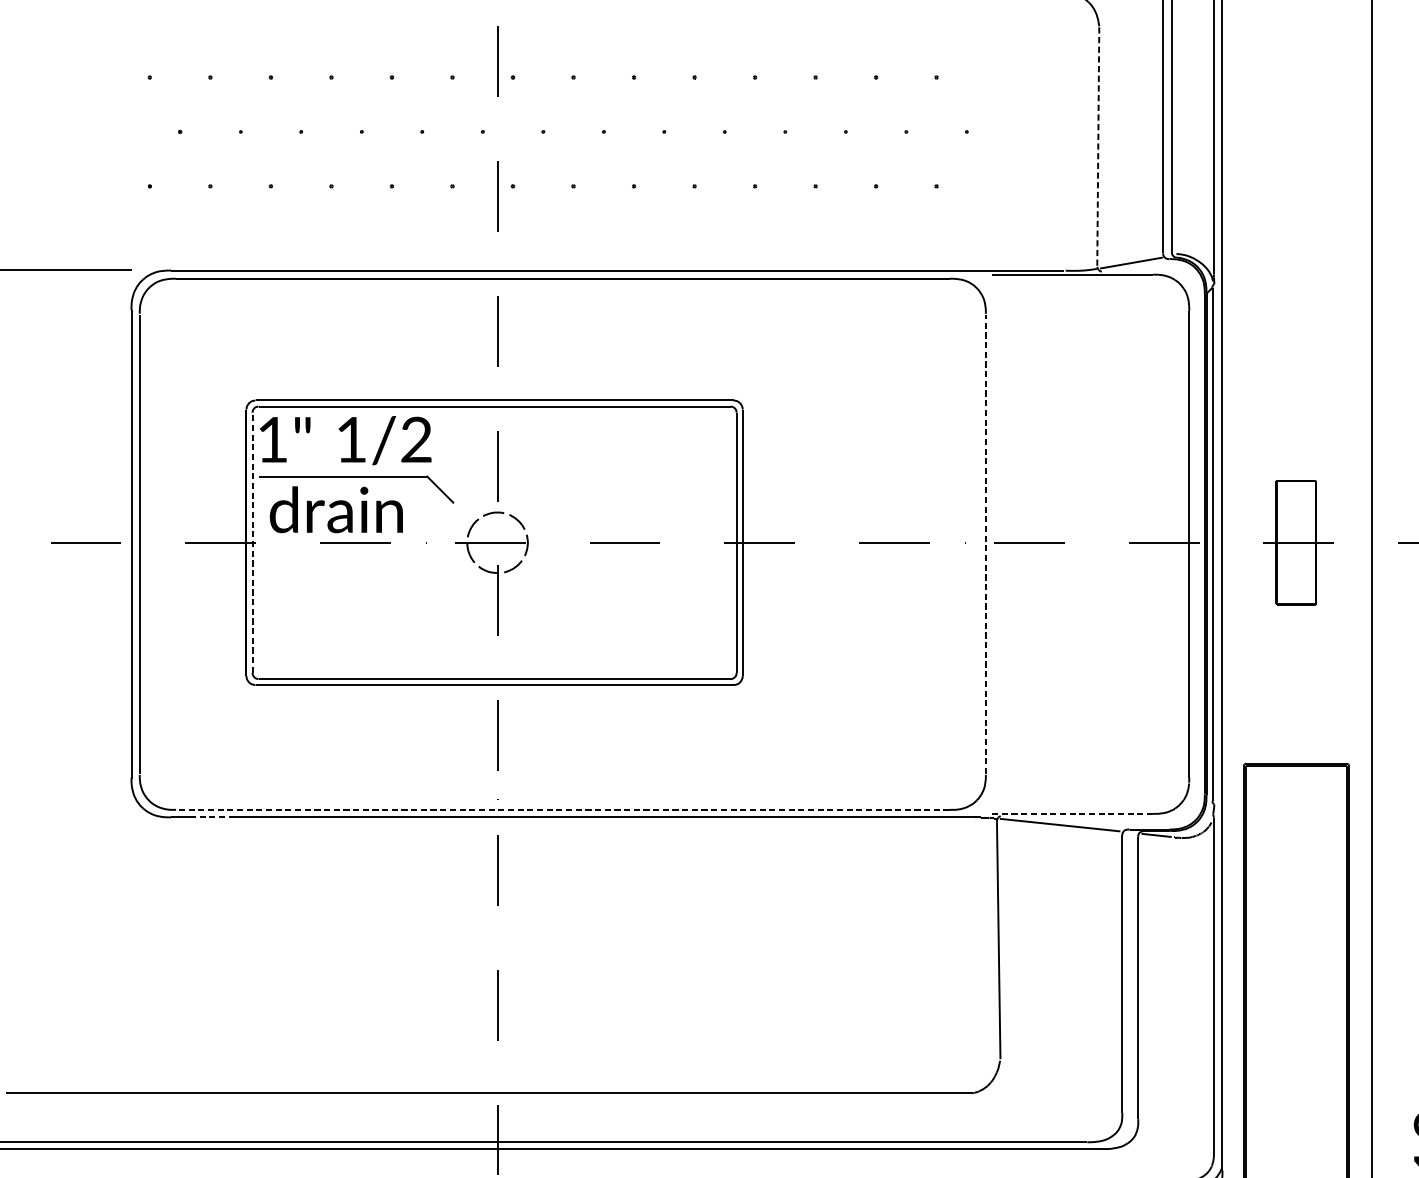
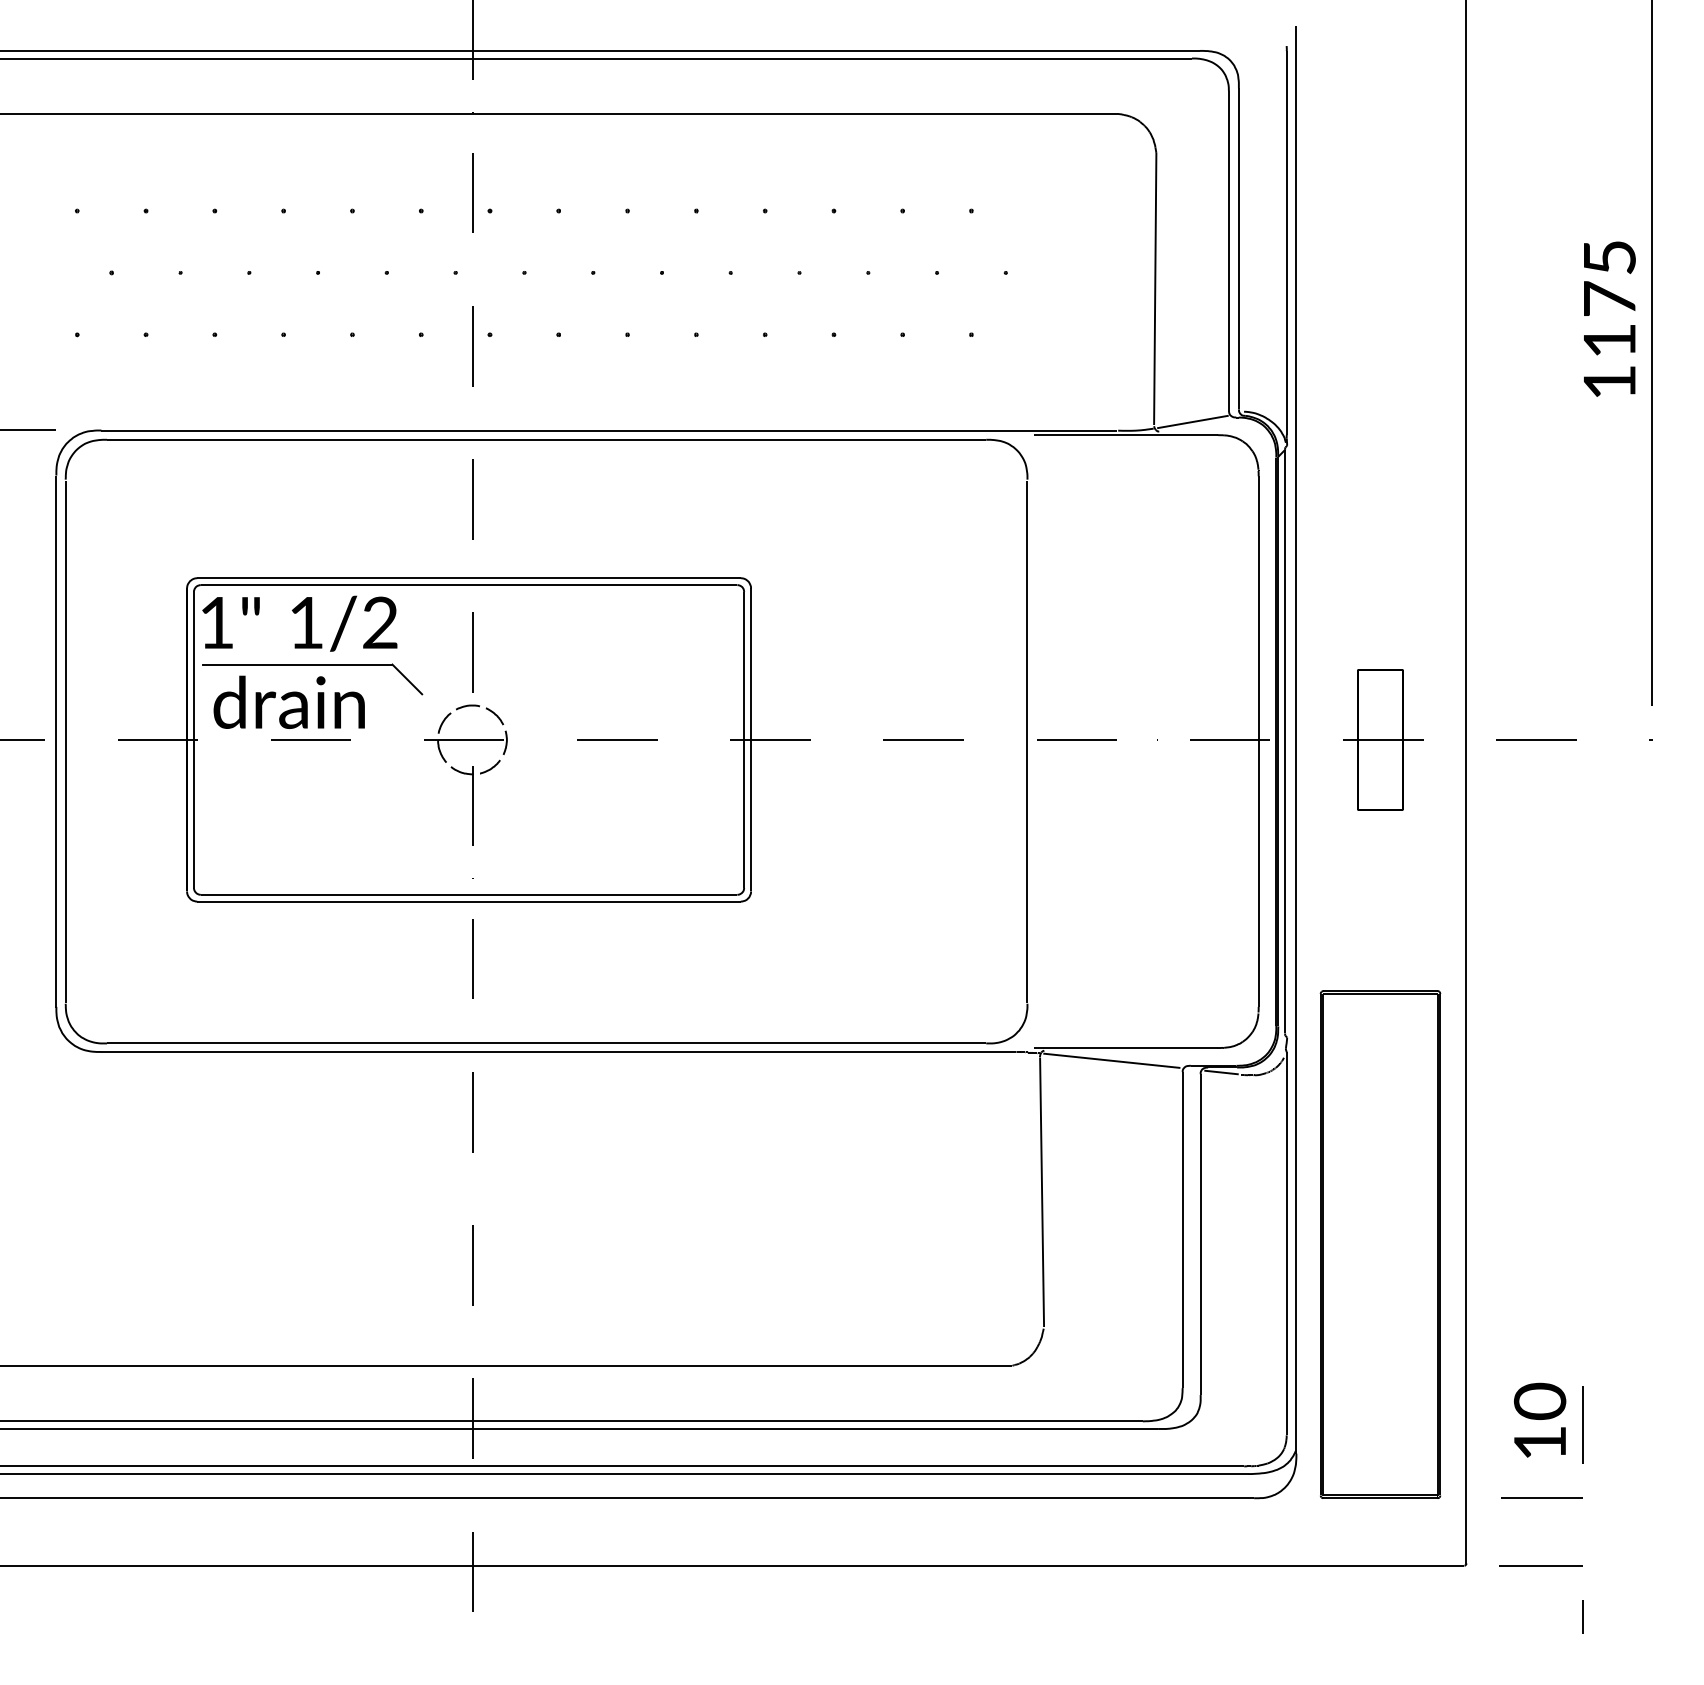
line: (1098, 145) -> (1155, 288), dashed -> solid
line: (252, 542) -> (193, 739), dashed -> solid
line: (985, 544) -> (1027, 741), dashed -> solid
line: (562, 809) -> (546, 1043), dashed -> solid
line: (1072, 814) -> (1126, 1048), dashed -> solid
line: (215, 816) -> (151, 1051), dashed -> solid

